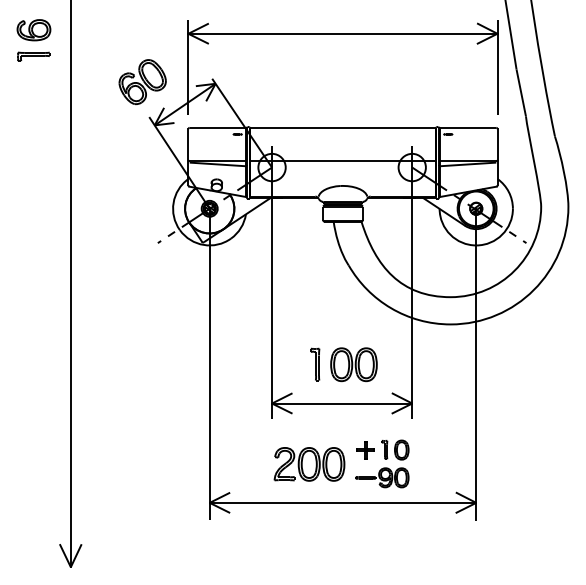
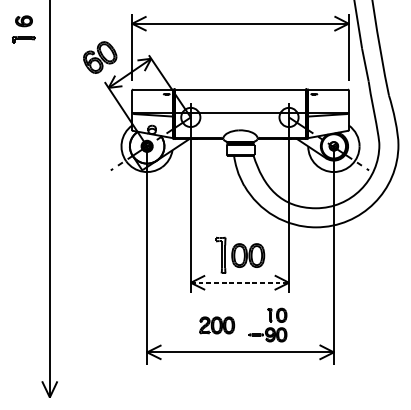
part: (33, 30) -> (23, 21), size x0.7
part: (315, 364) -> (221, 255), size x1.6
line: (342, 403) -> (240, 282), solid -> dashed
part: (365, 450) -> (256, 315), removed
part: (309, 464) -> (217, 325), size x0.7

